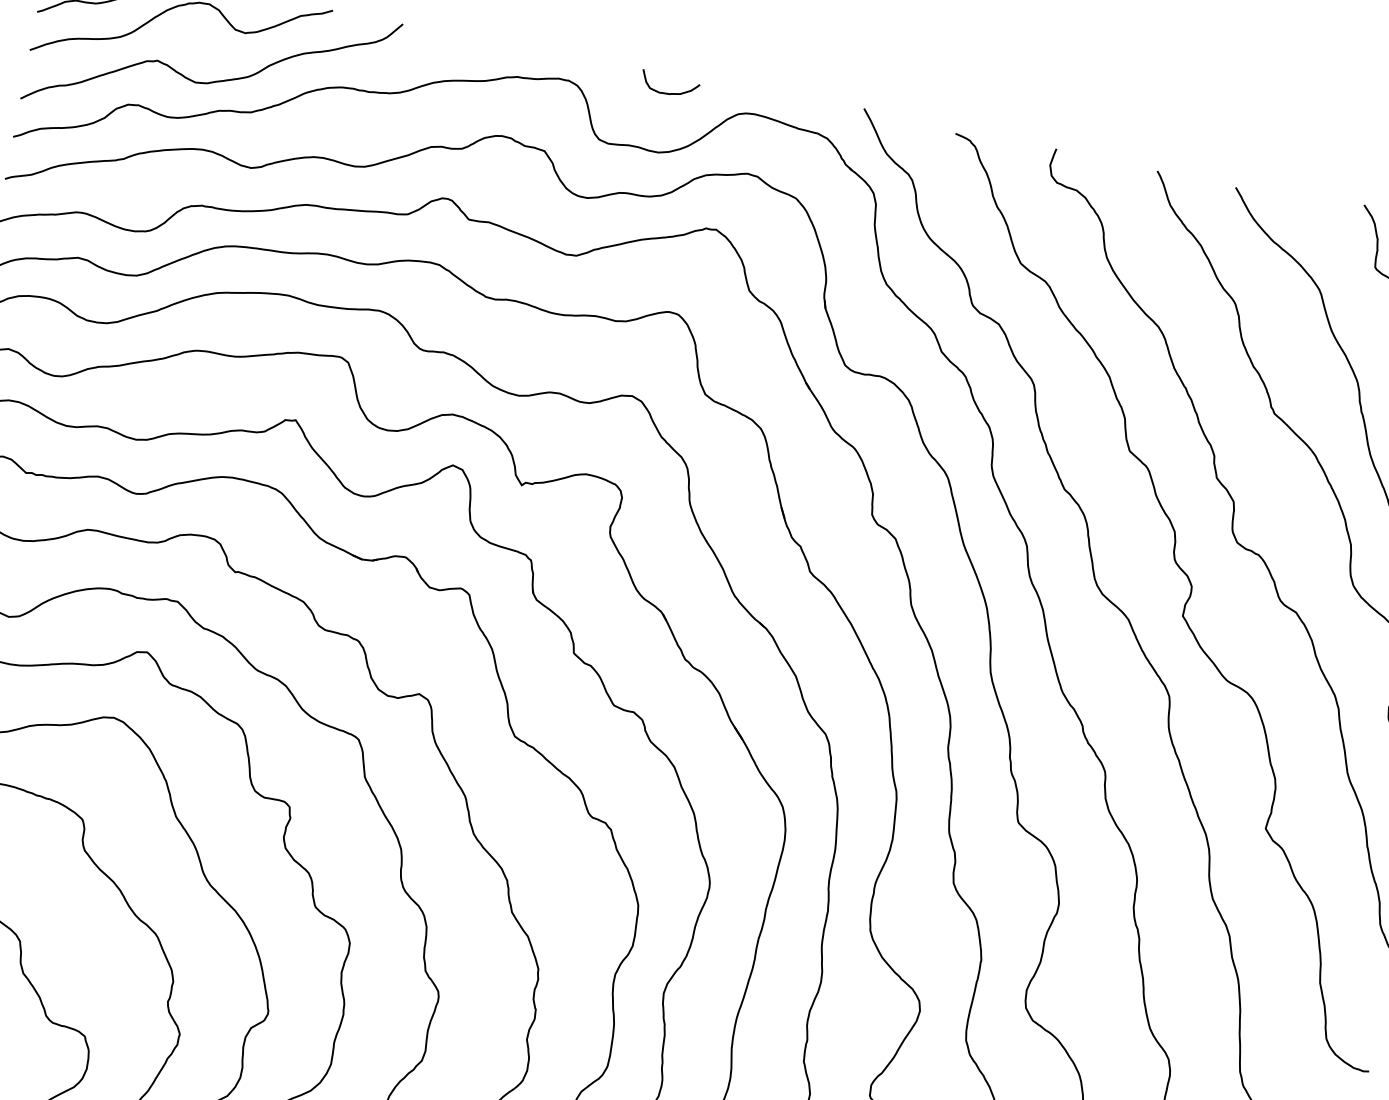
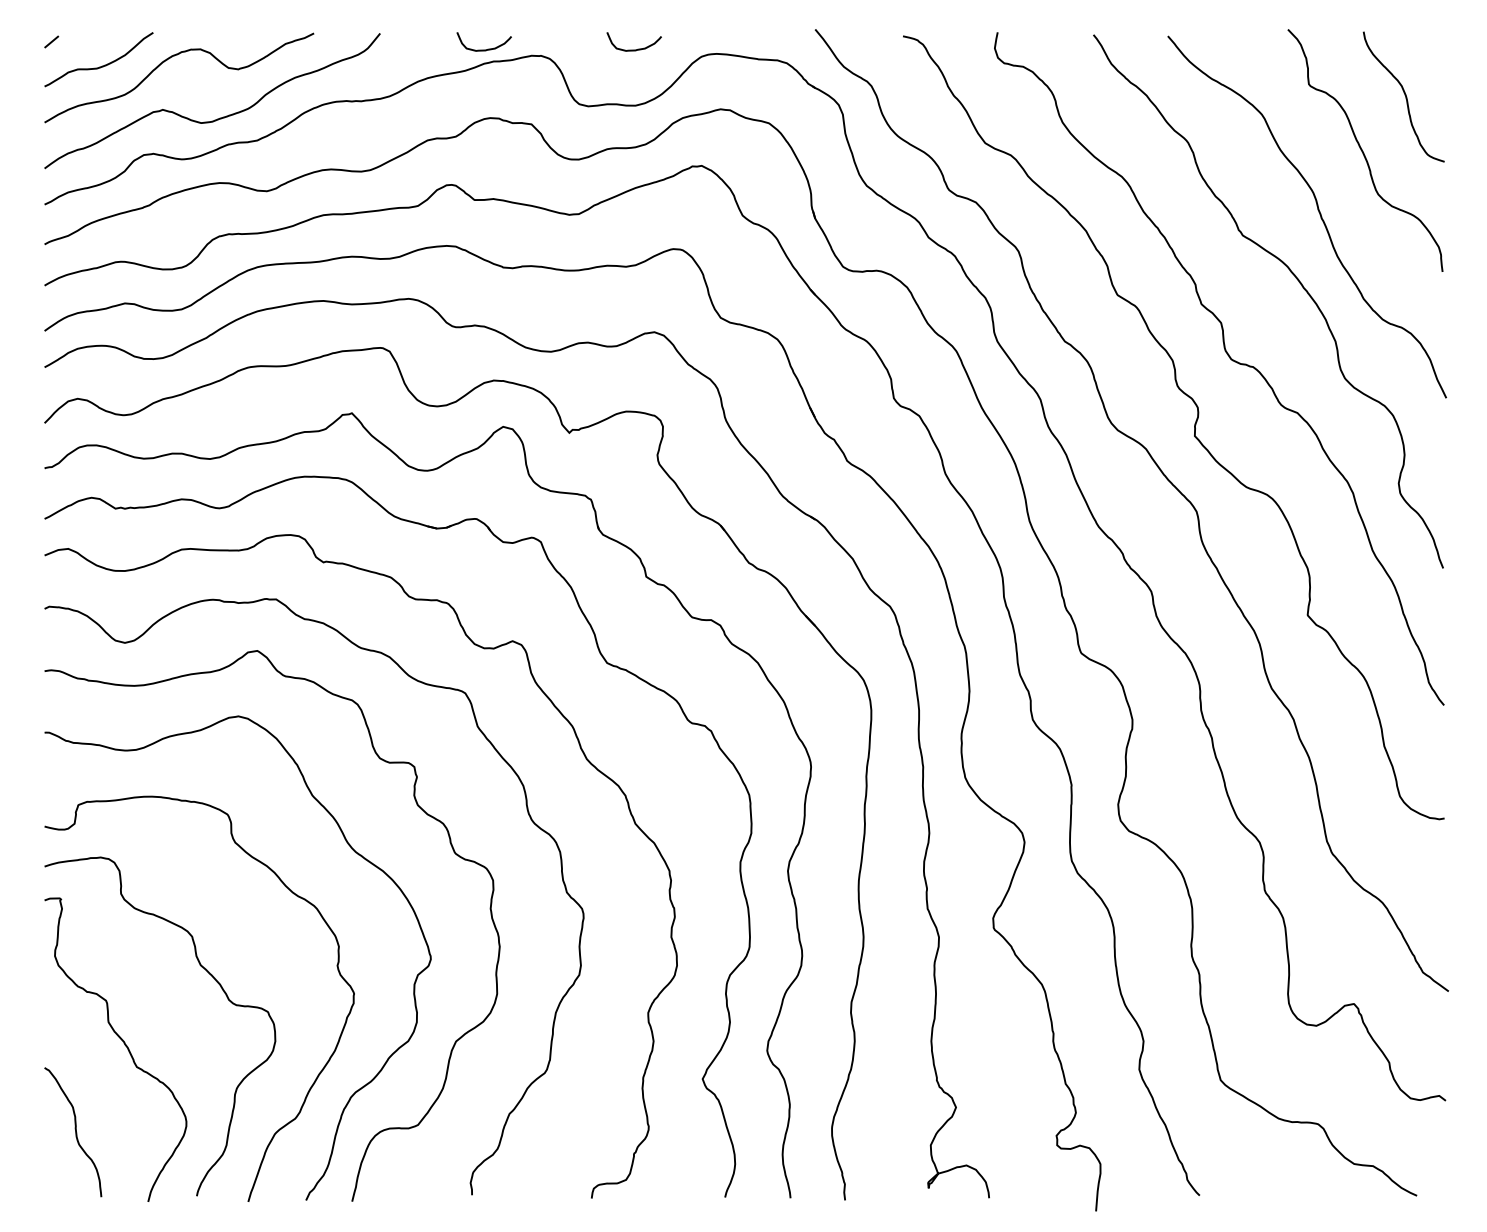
curve: (509, 62) -> (483, 49), added

